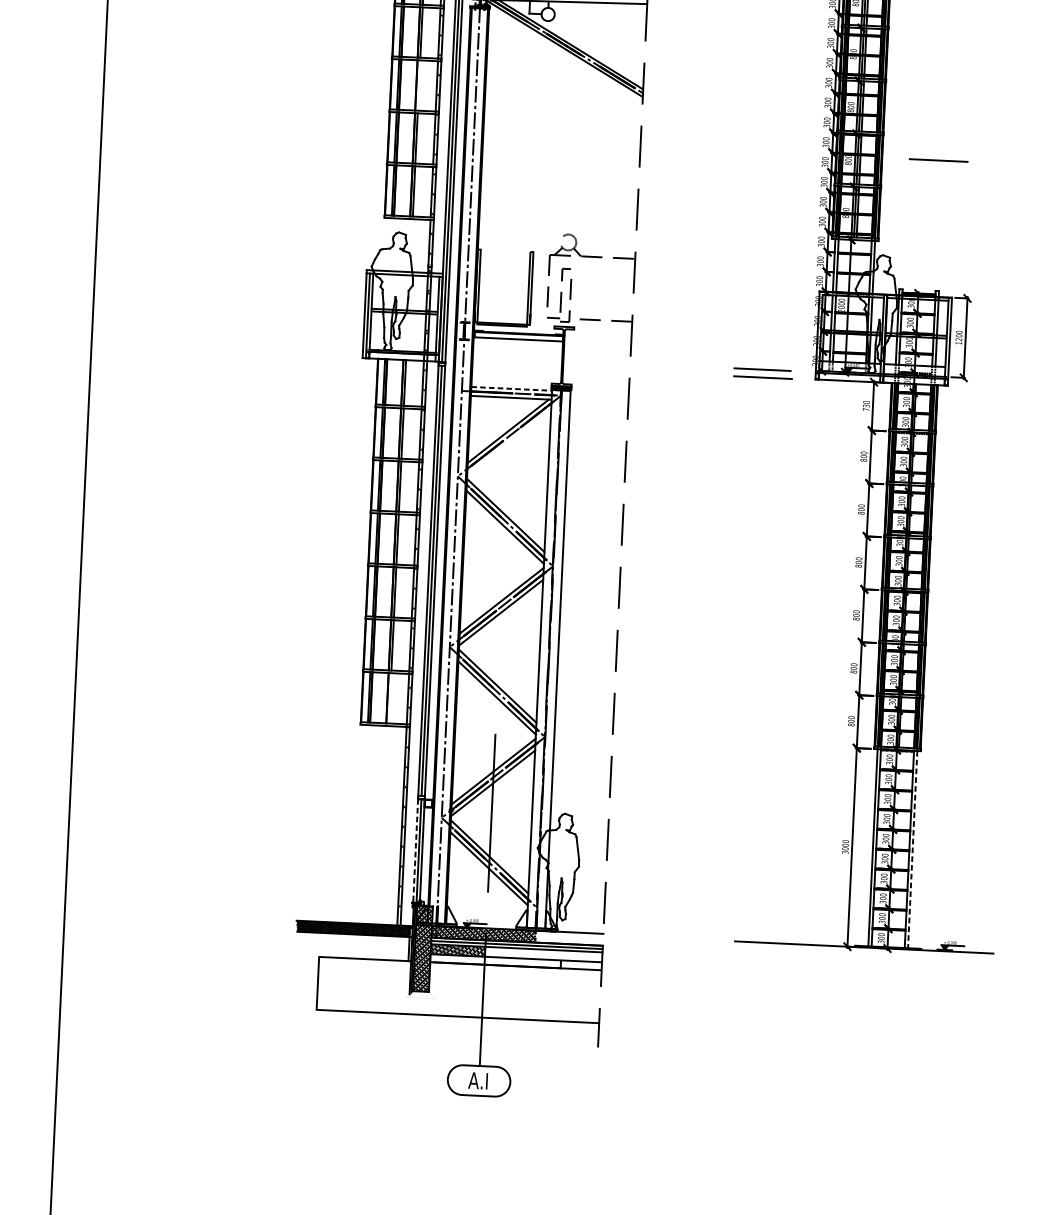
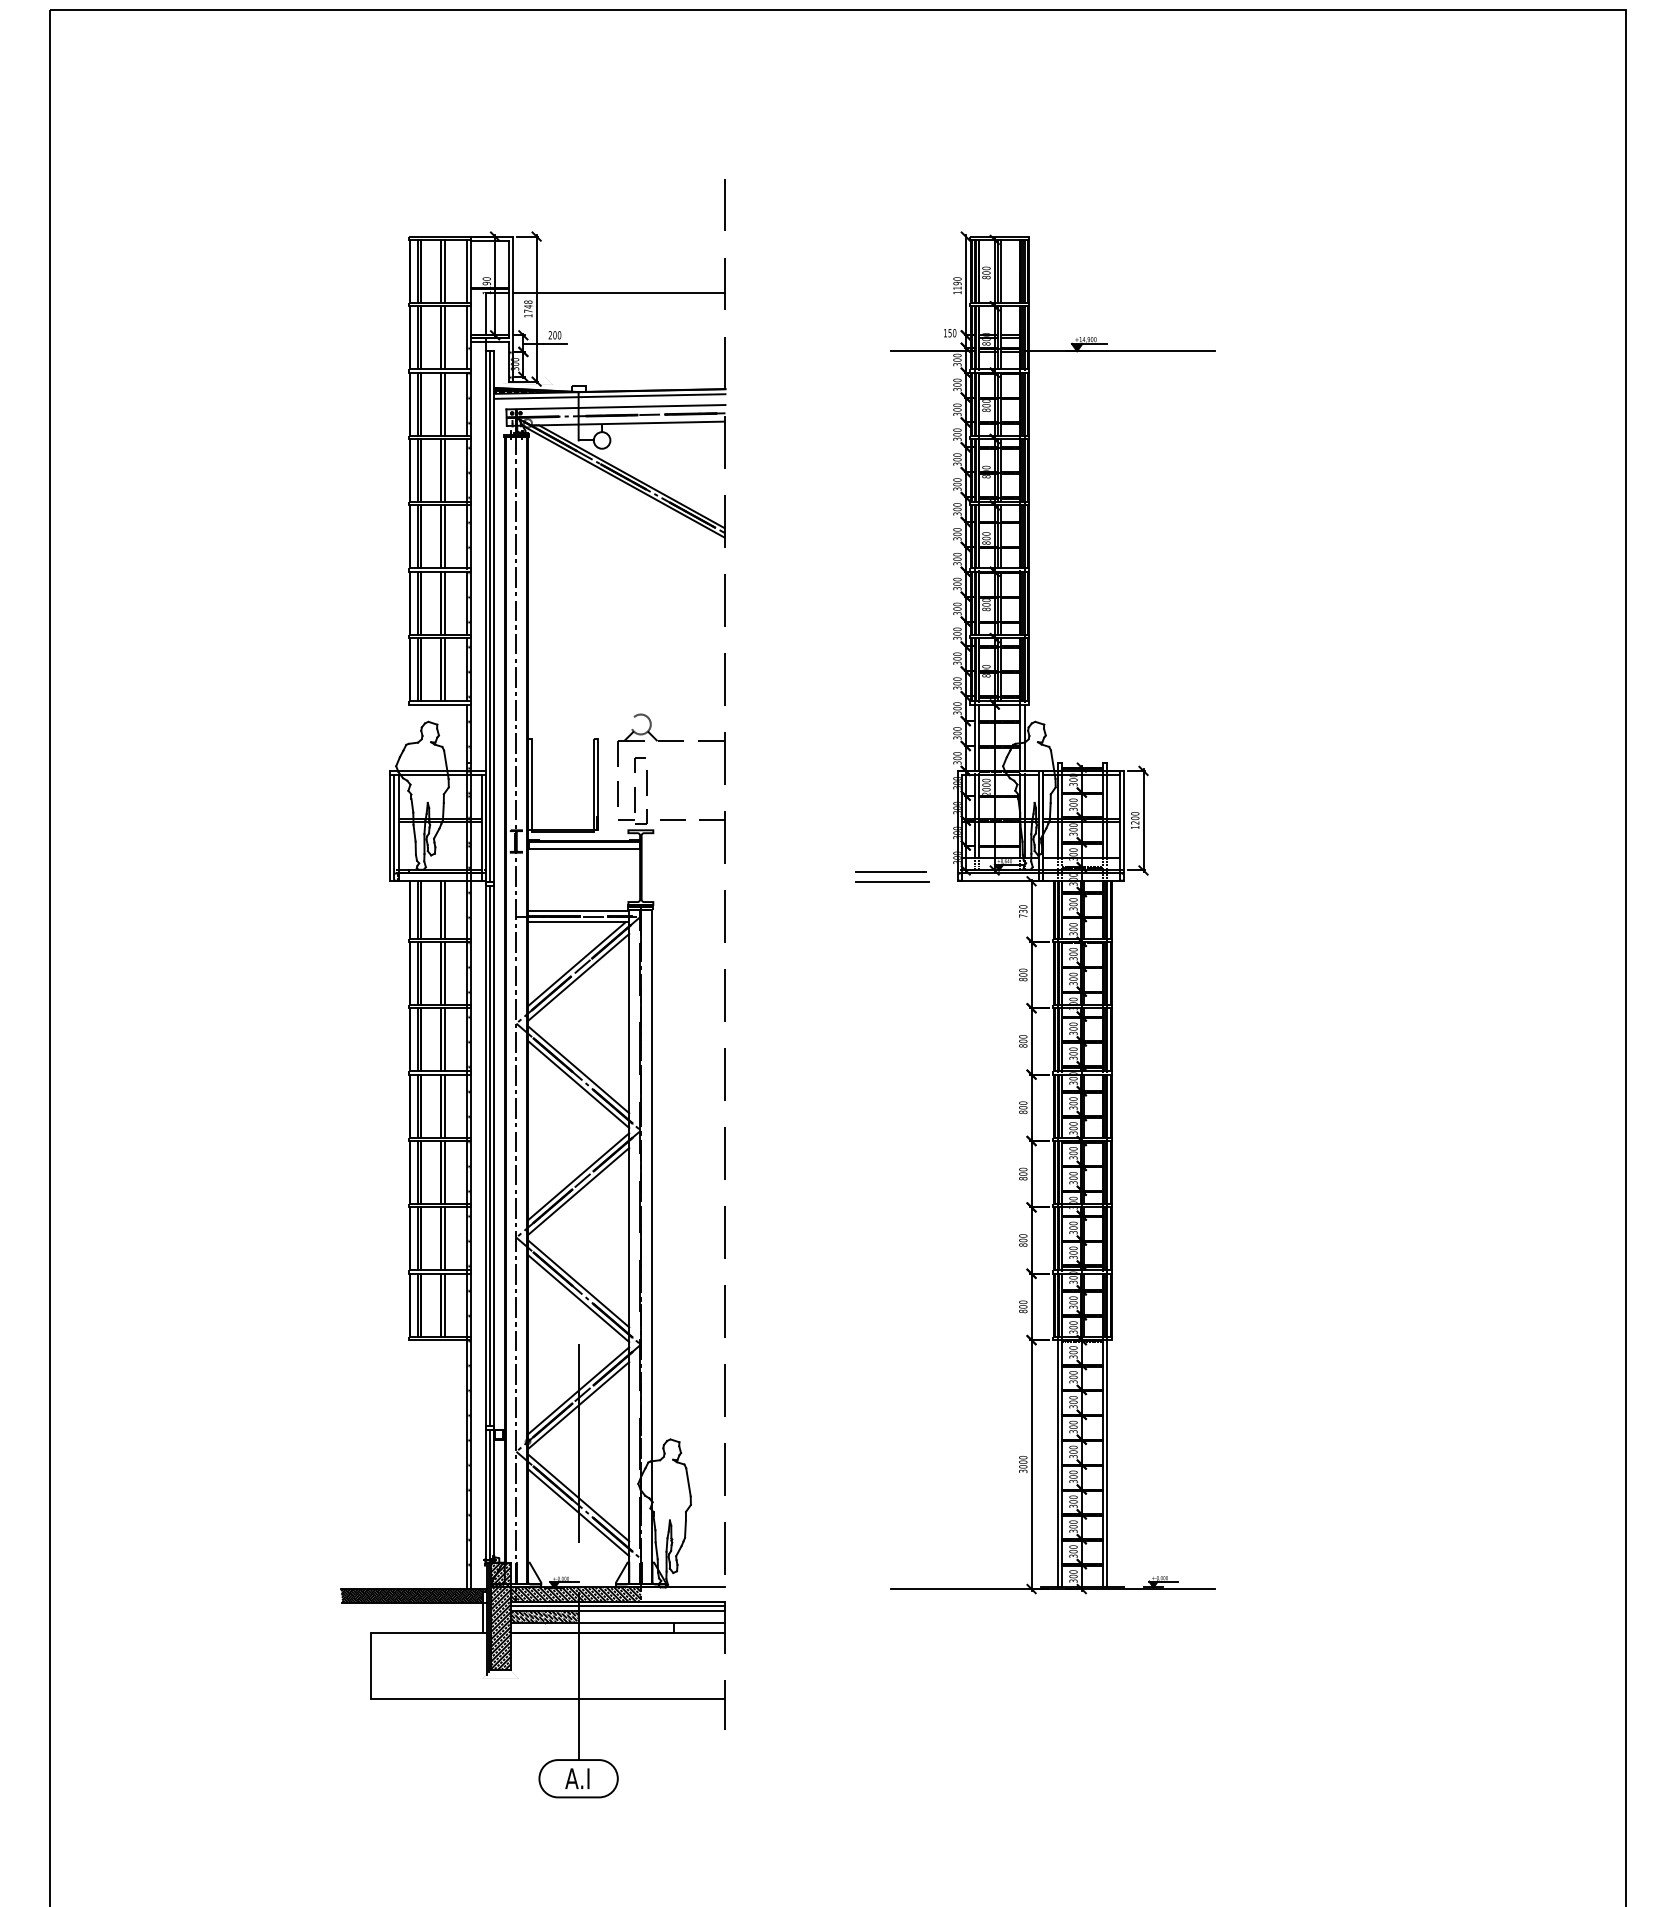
line: (418, 85) -> (444, 536), added
line: (938, 160) -> (1099, 599), removed
line: (511, 388) -> (578, 910), dashed -> solid
line: (509, 441) -> (578, 977), added
line: (389, 697) -> (444, 1304), added
line: (912, 849) -> (1107, 1463), dashed -> solid
line: (415, 852) -> (485, 1496), dashed -> solid

